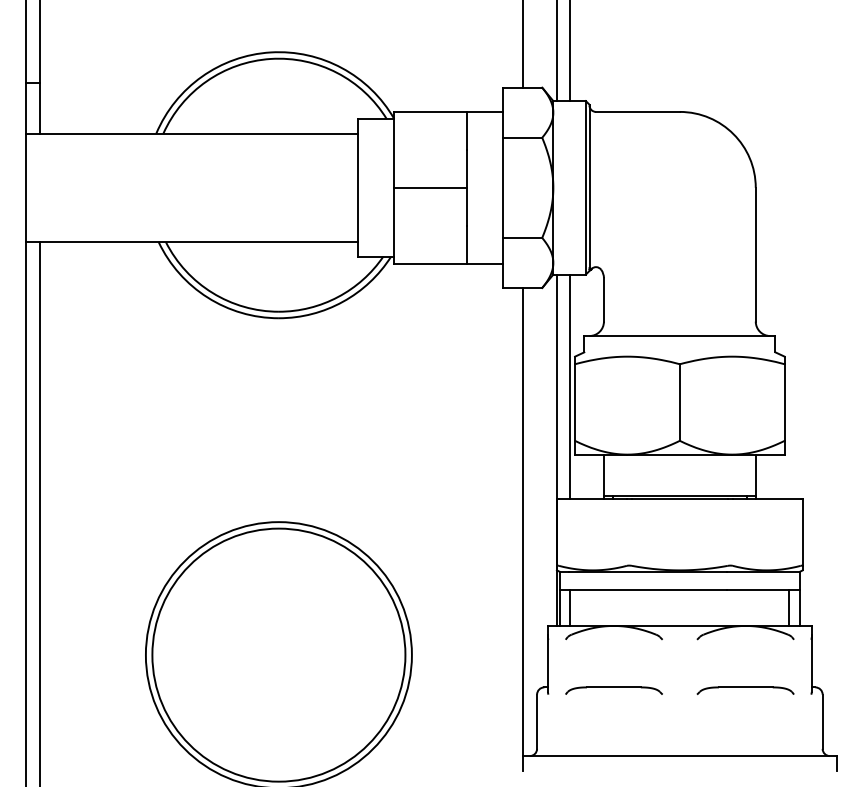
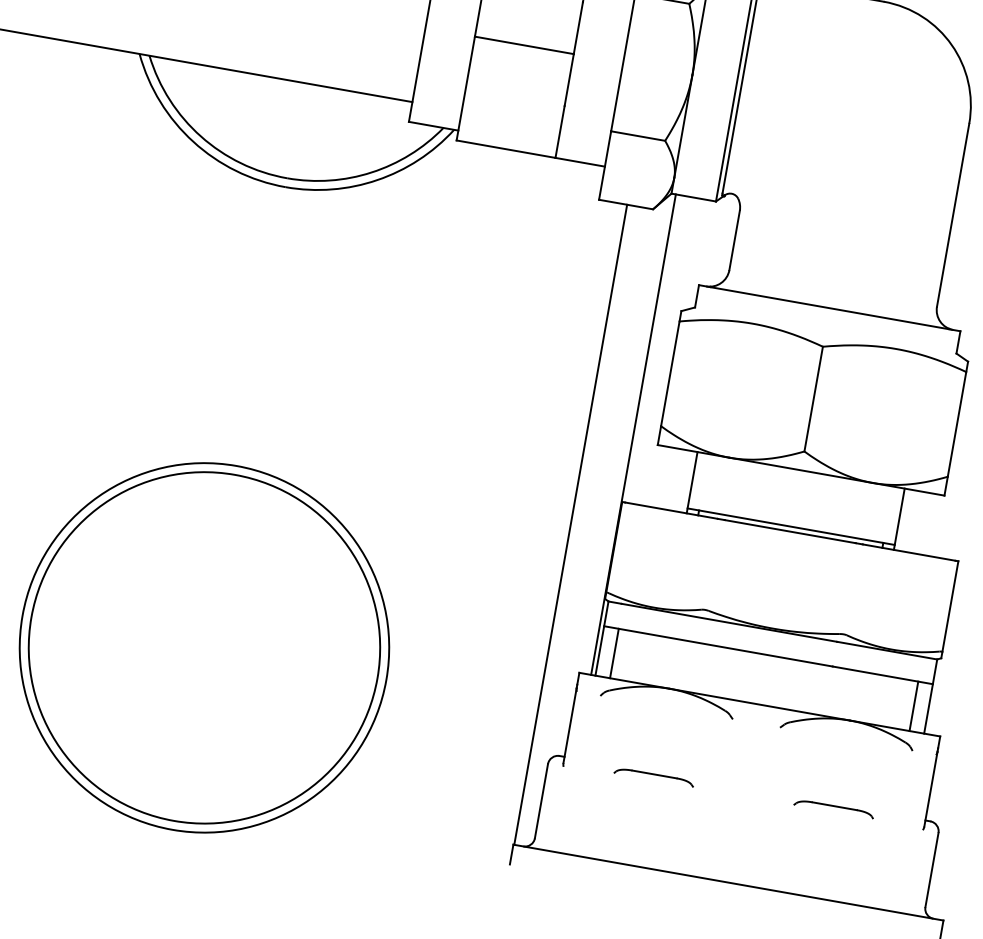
line: (569, 386) -> (666, 350), removed
part: (613, 690) -> (653, 776), size x0.6
part: (745, 690) -> (834, 808), size x0.6

